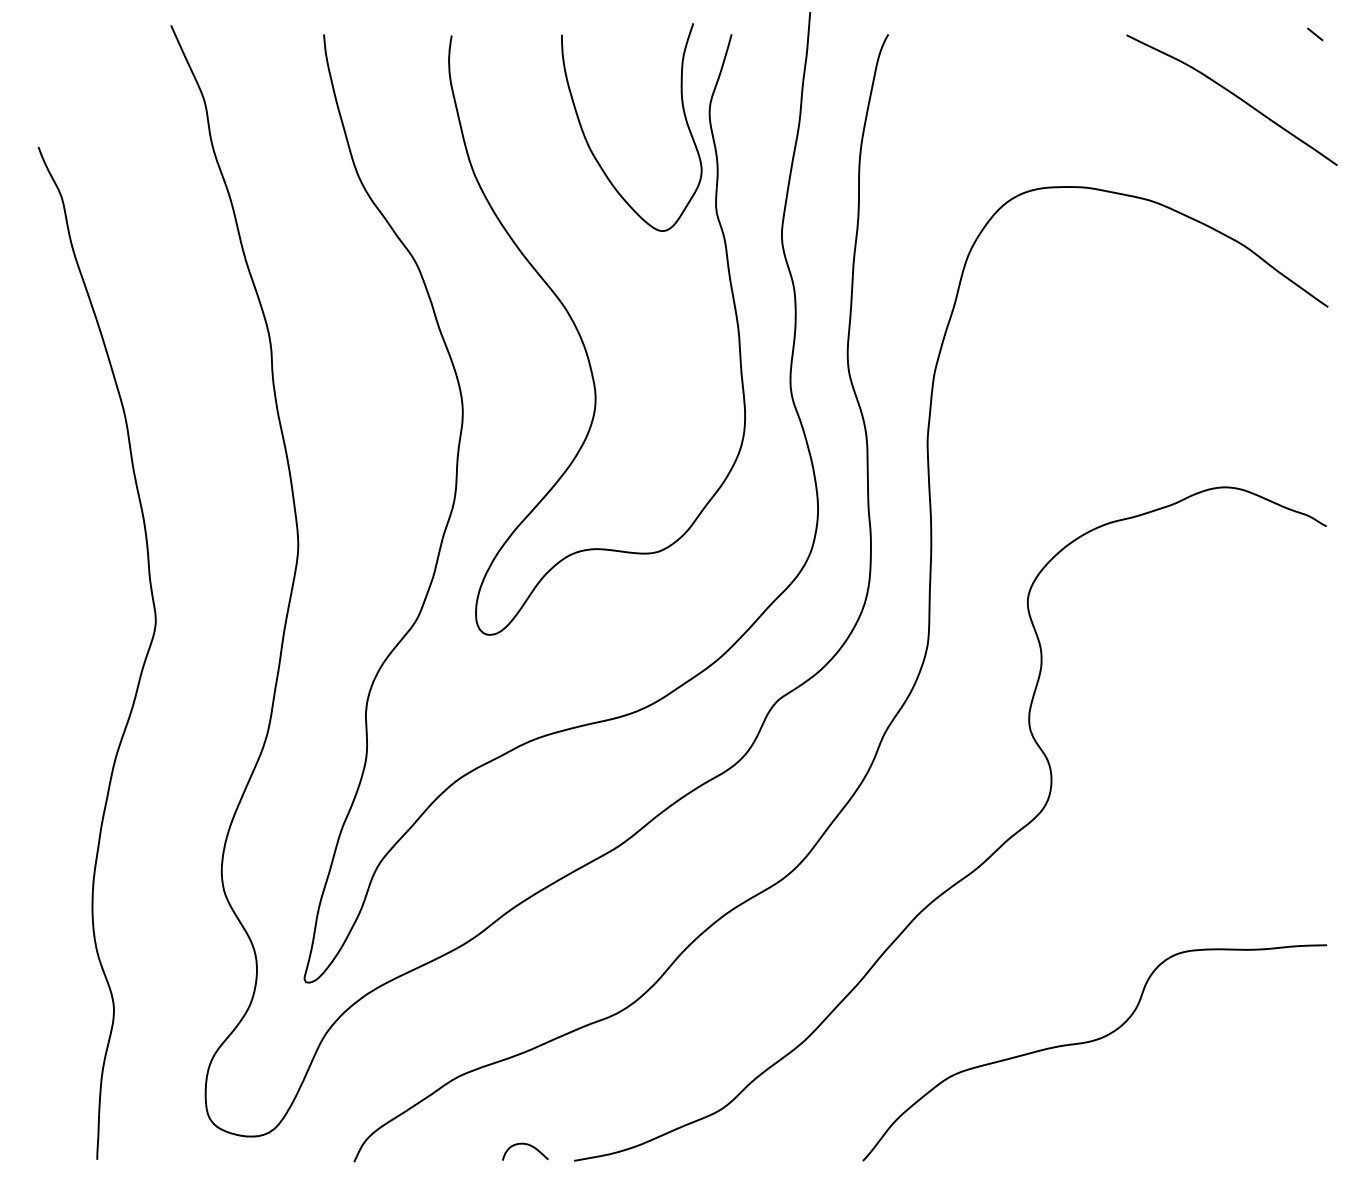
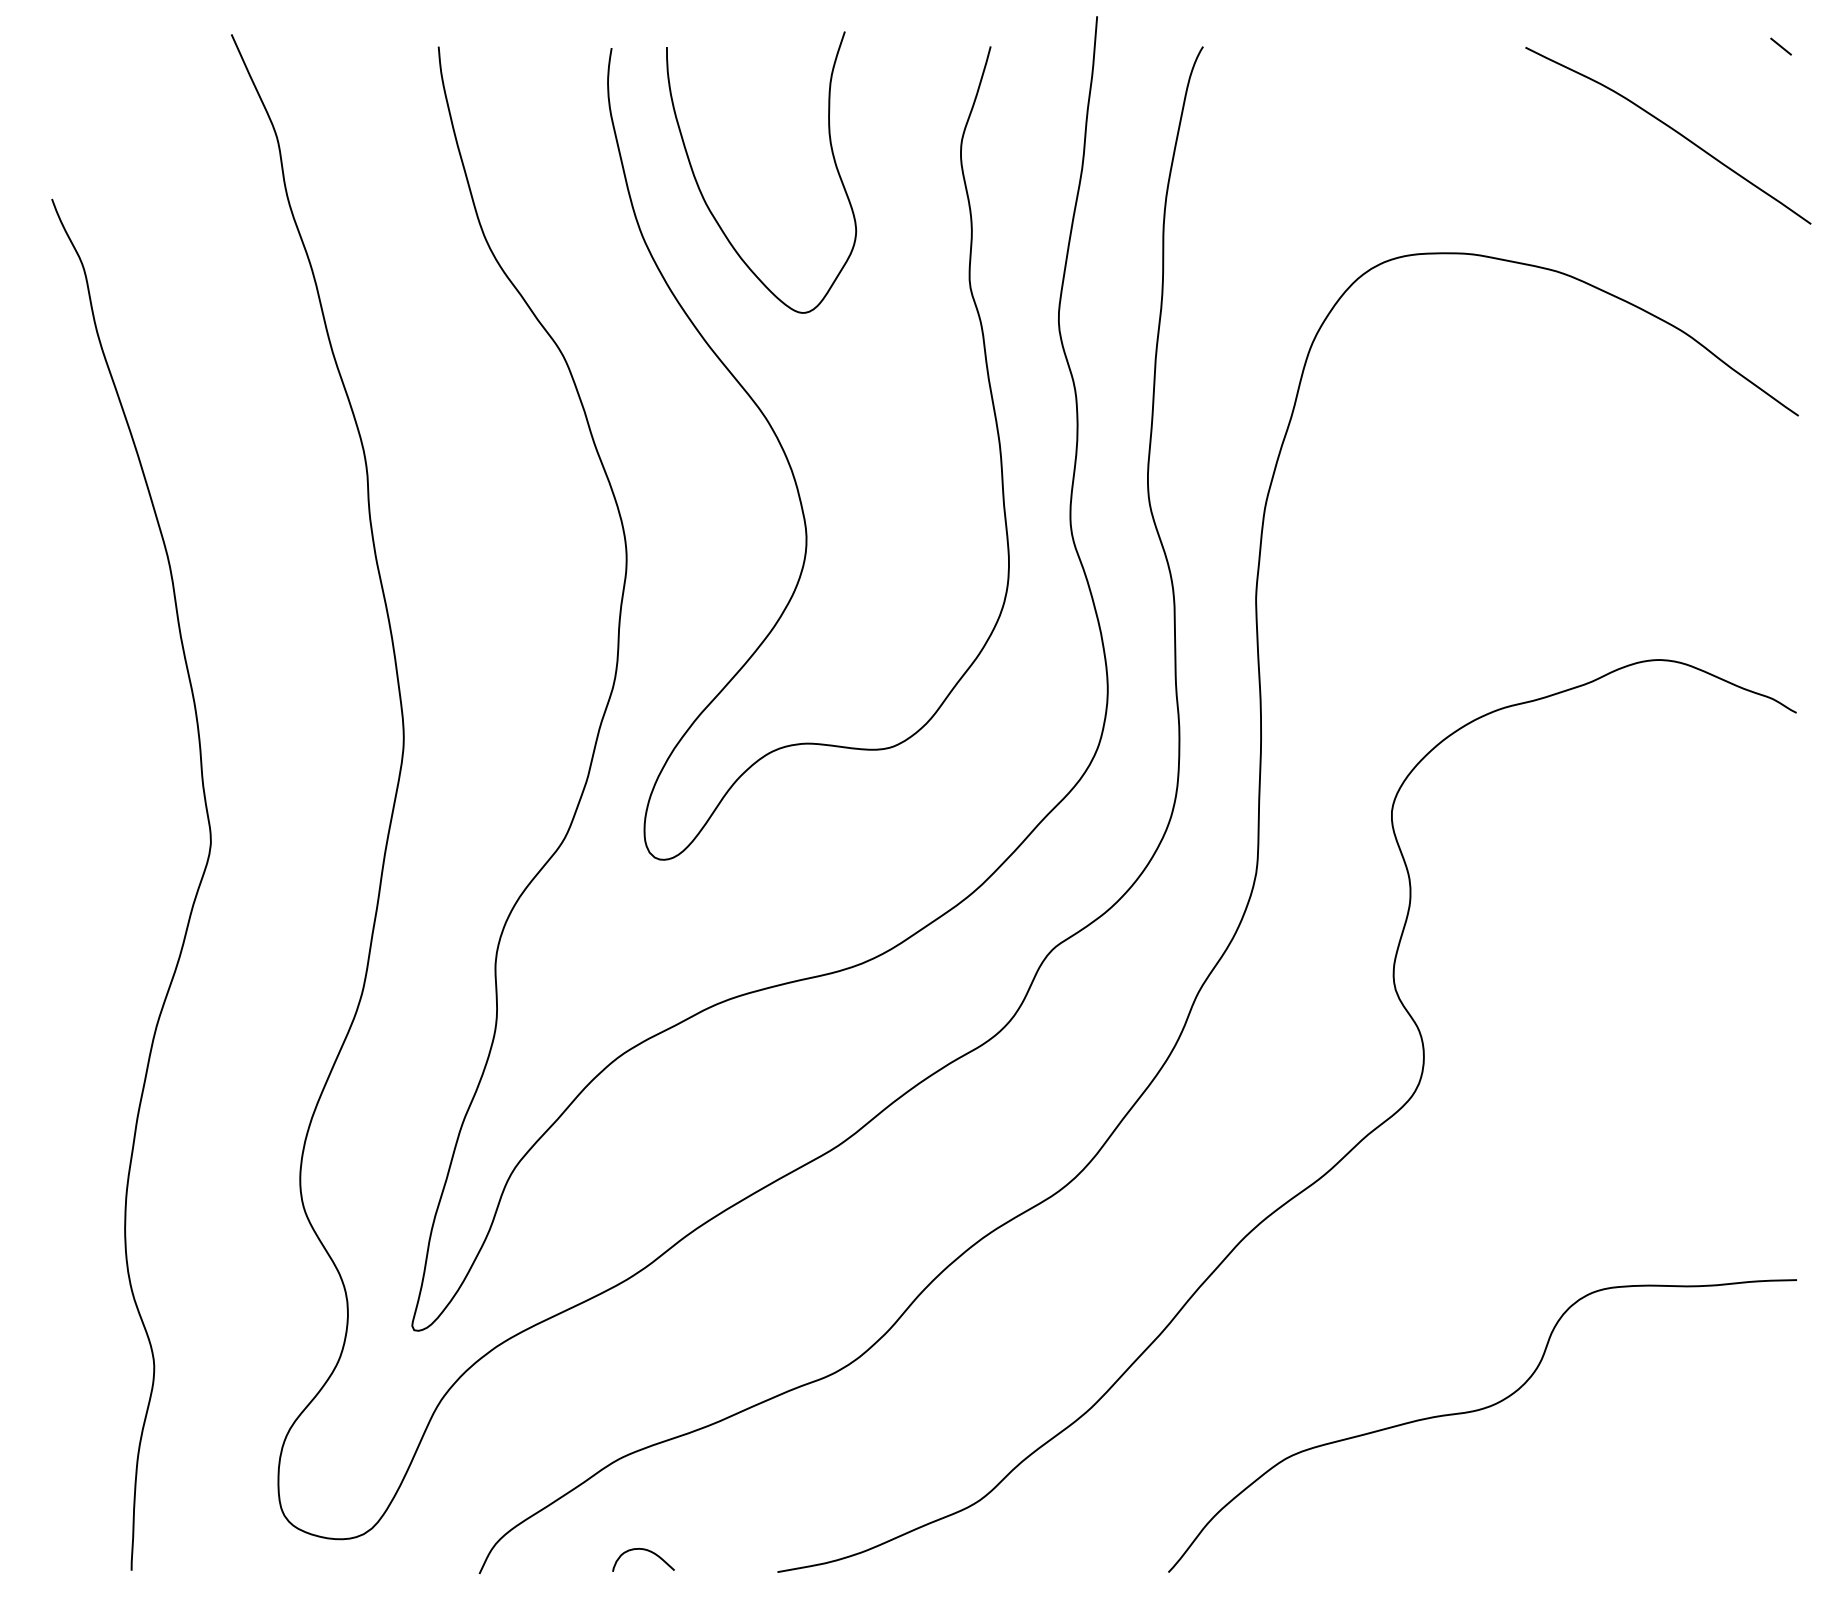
curve: (589, 145) -> (704, 197), moved
curve: (528, 1145) -> (647, 1551), moved

